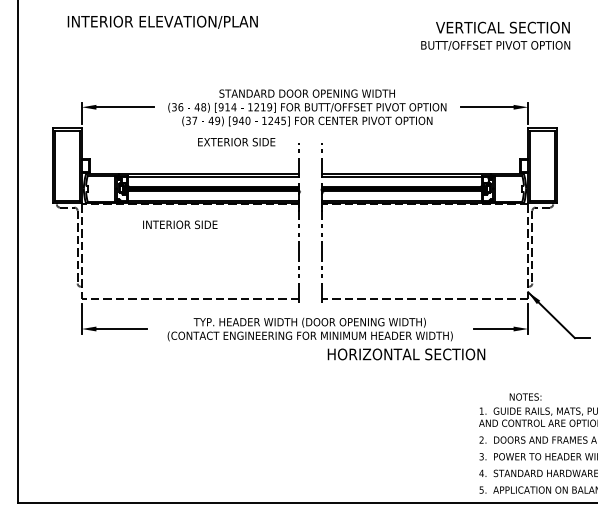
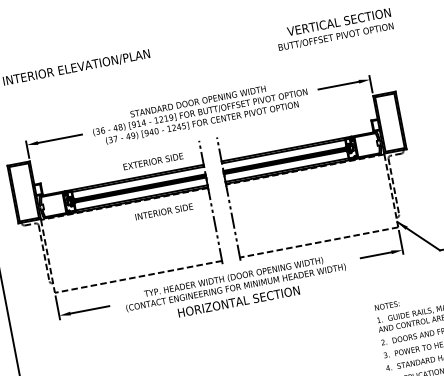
text: (236, 141) -> (153, 161), moved
text: (180, 224) -> (164, 211), moved
text: (406, 354) -> (238, 301), moved
text: (525, 396) -> (387, 305), moved

